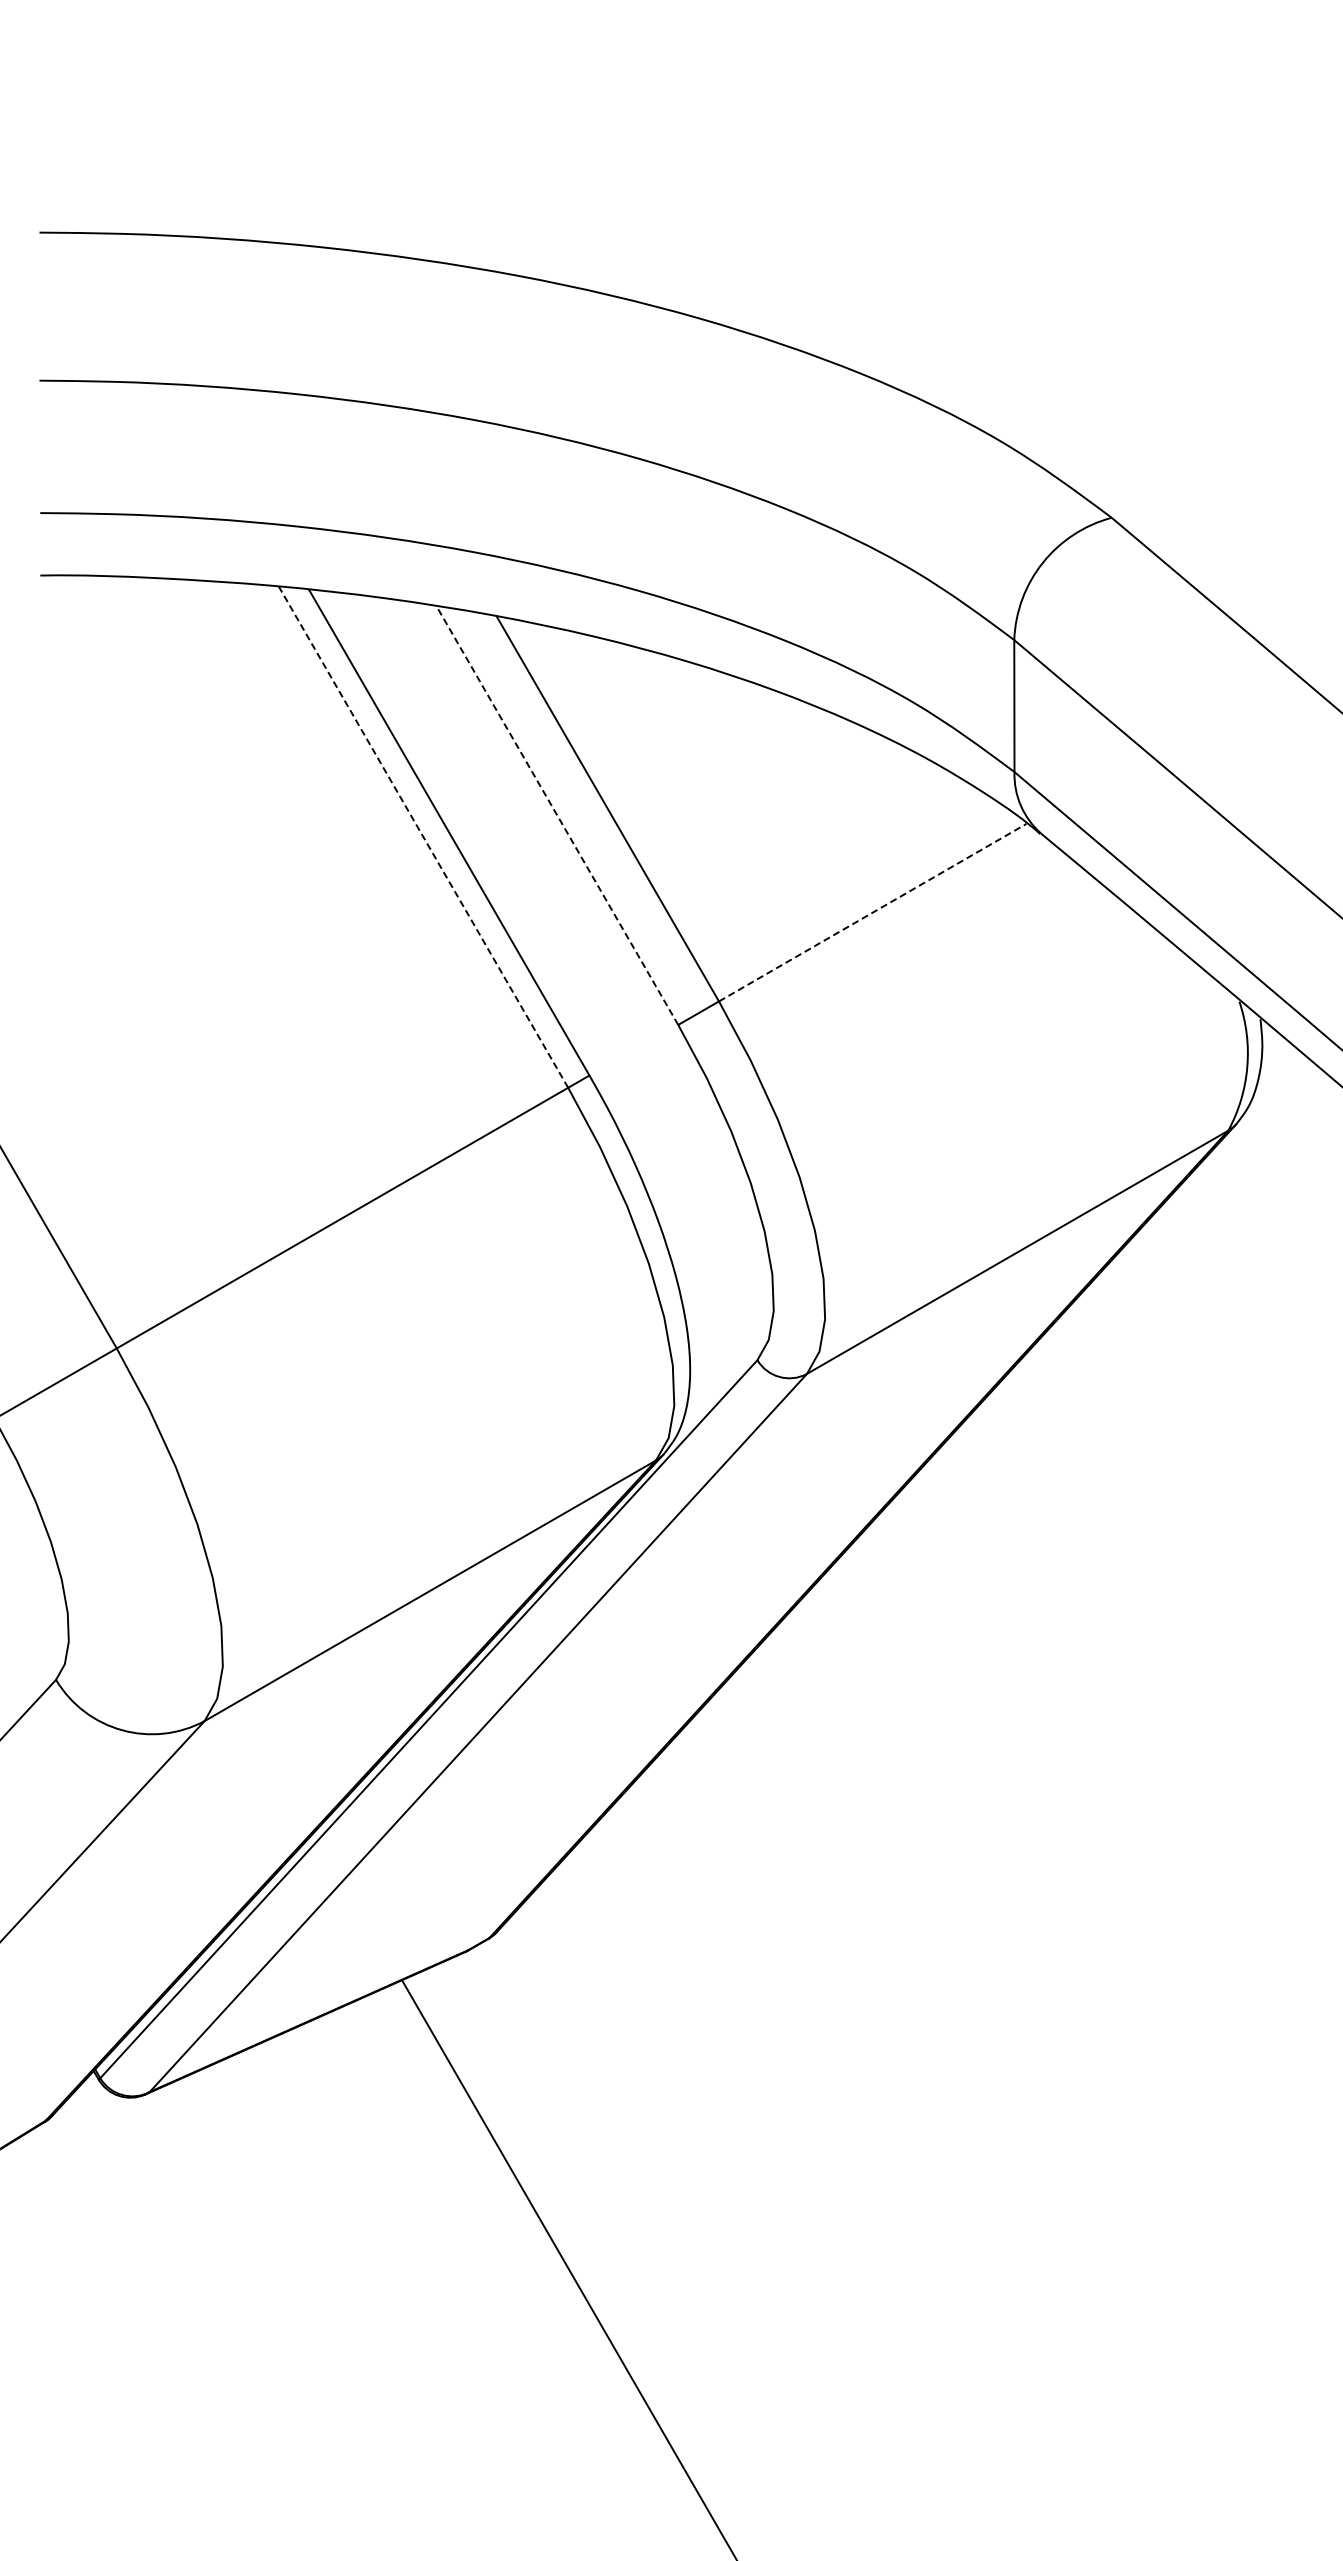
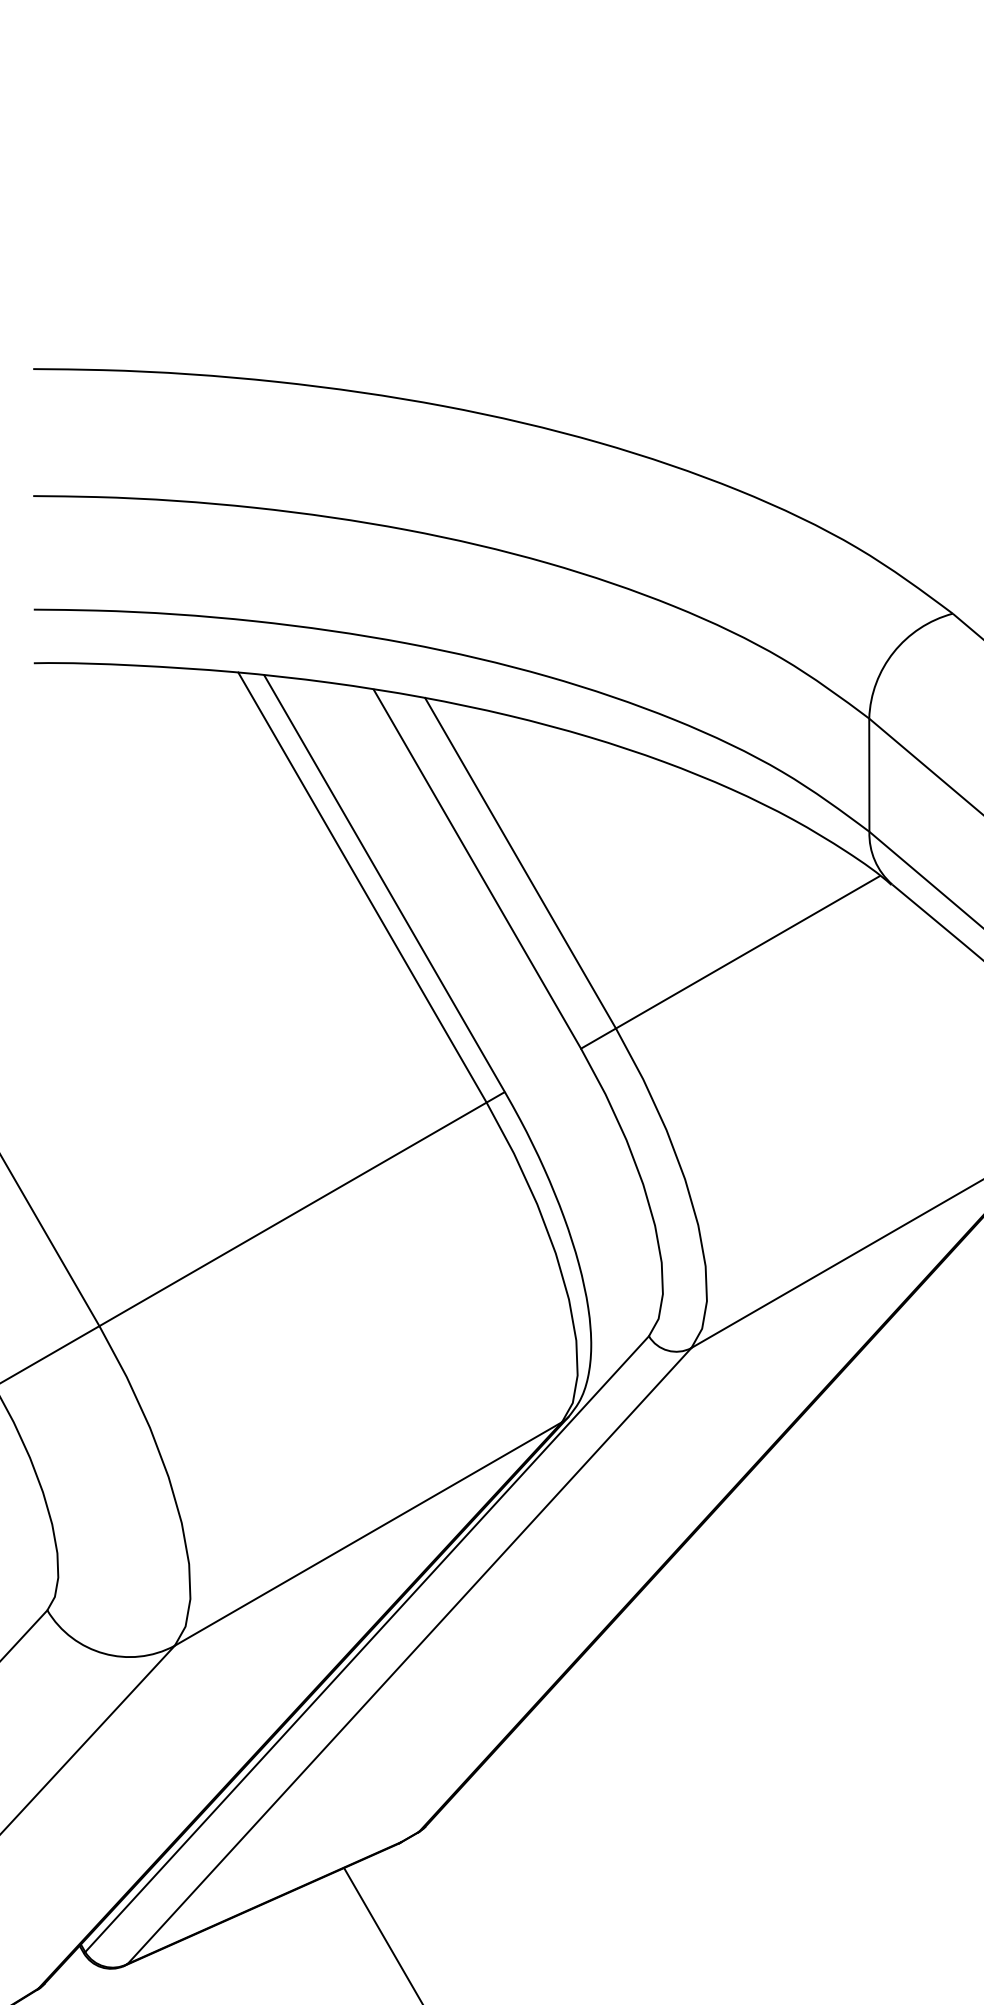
line: (557, 815) -> (477, 869), dashed -> solid
line: (423, 836) -> (362, 887), dashed -> solid
line: (872, 912) -> (747, 952), dashed -> solid

